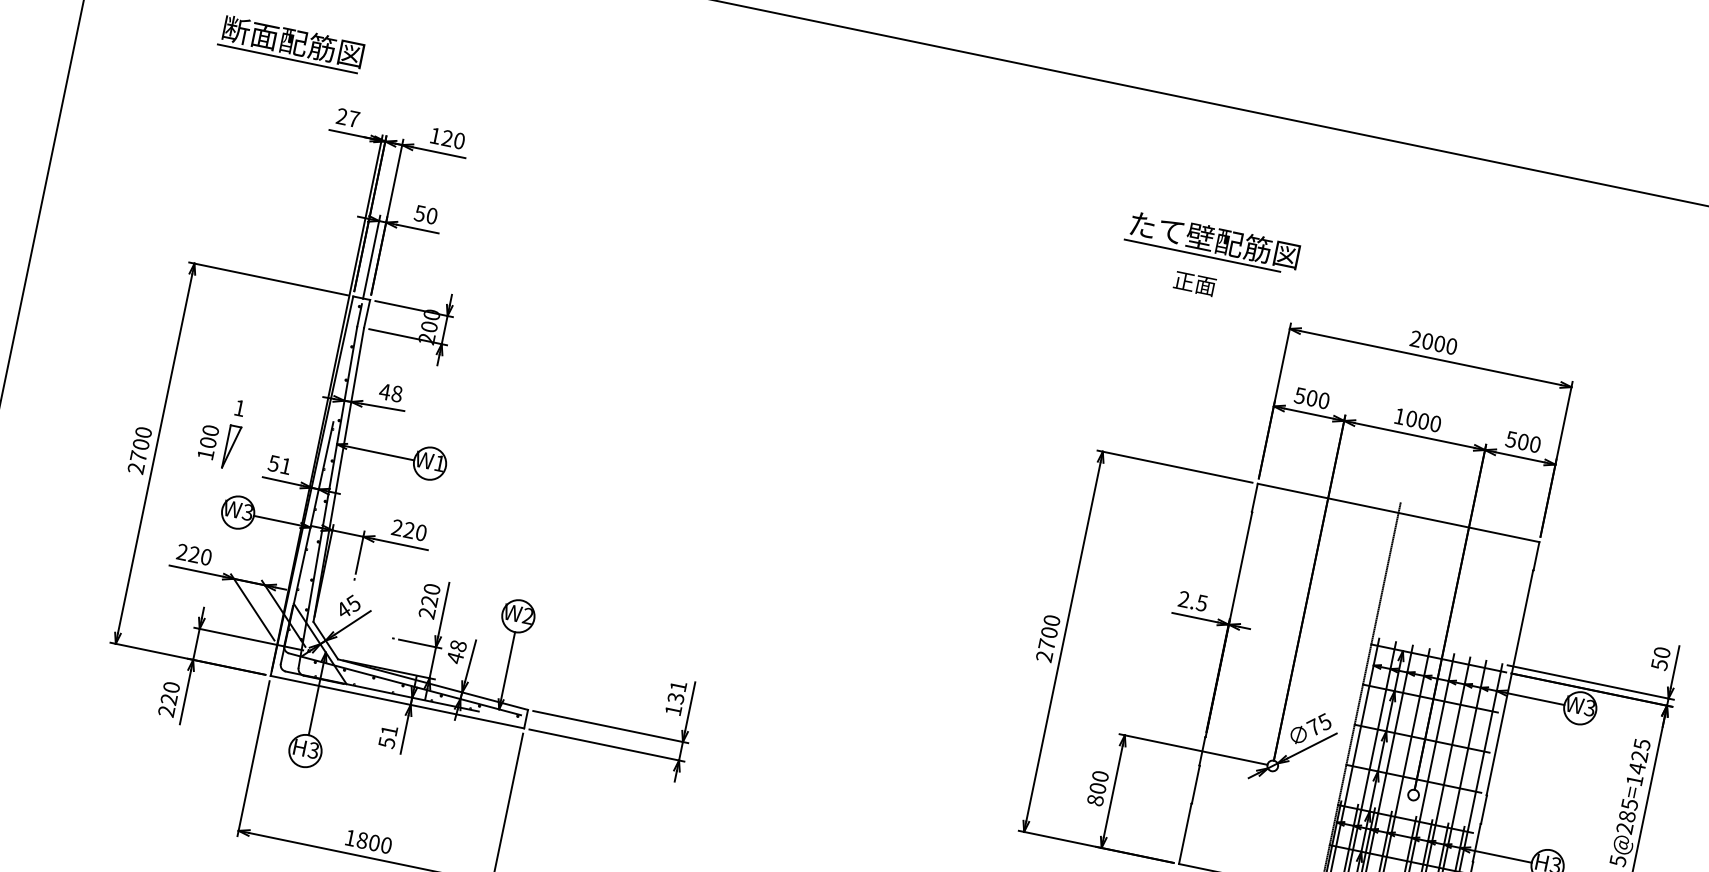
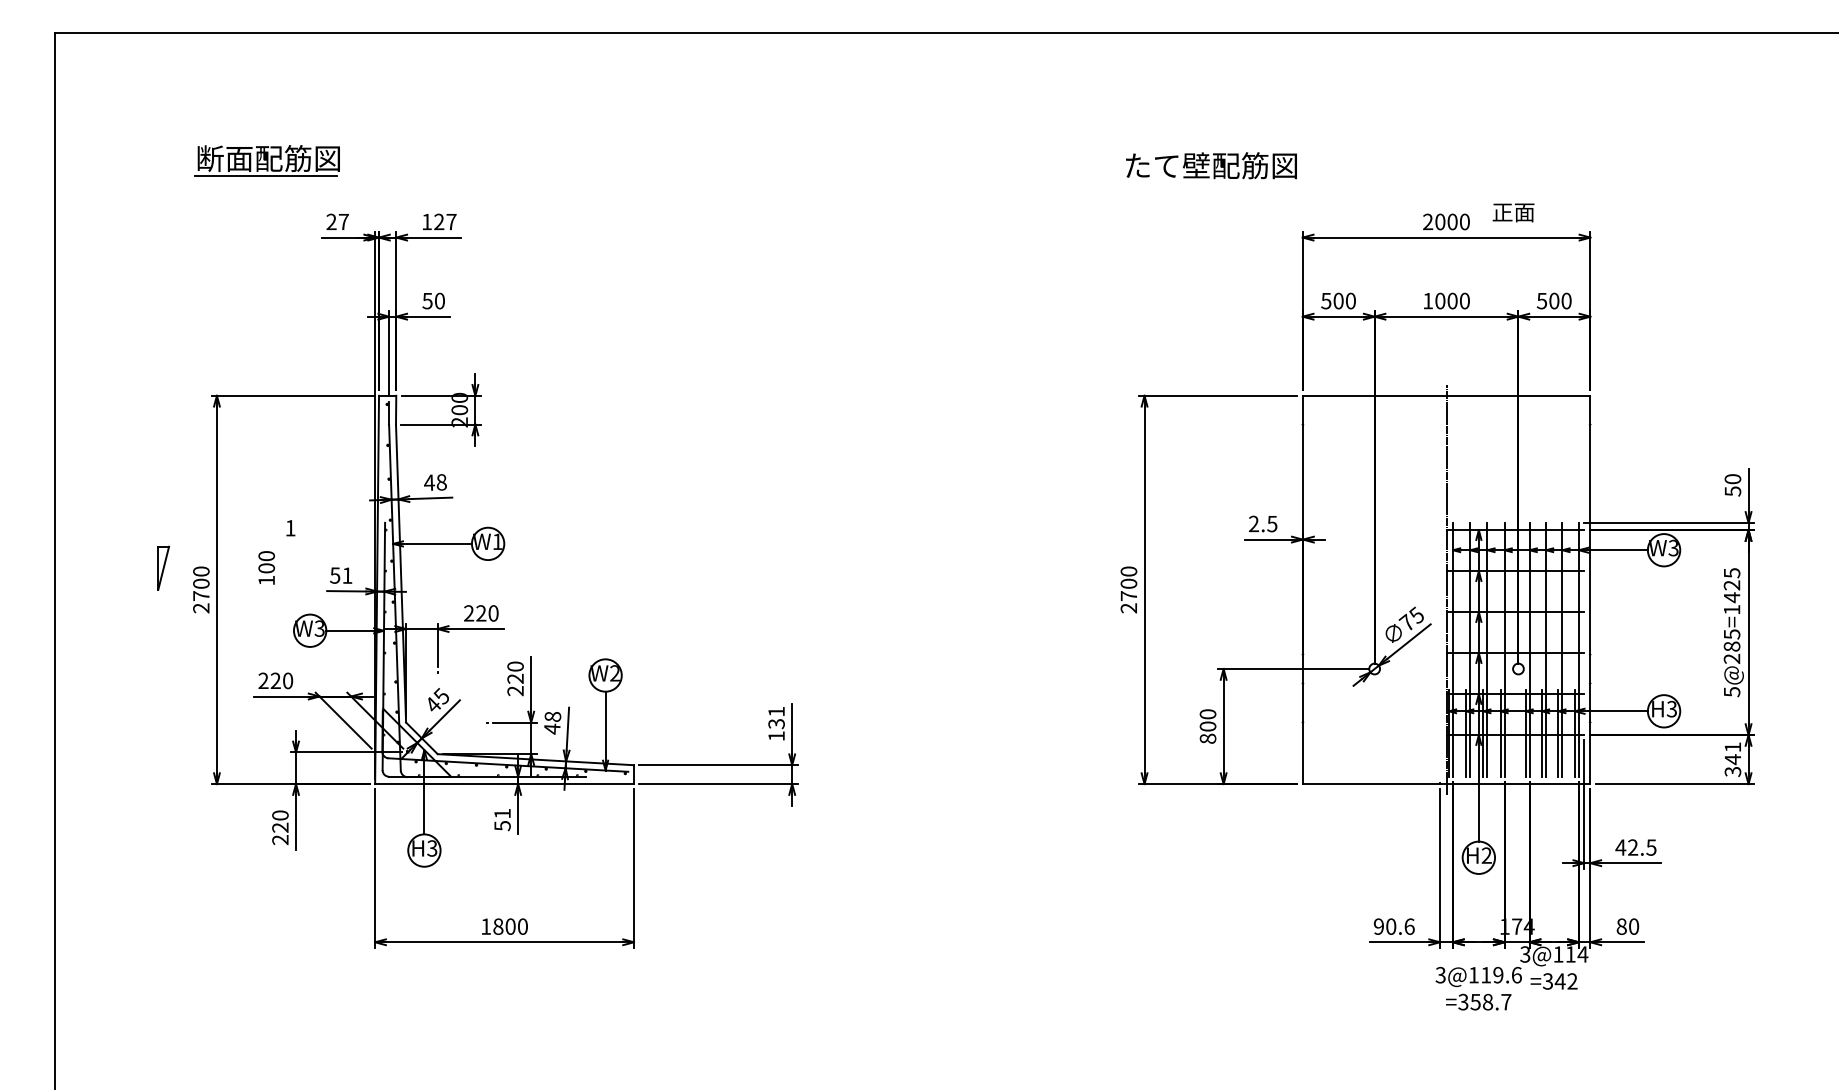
text: (459, 140) -> (451, 221), 120 -> 127
line: (1201, 255) -> (1201, 183), removed
text: (1194, 283) -> (1513, 212), moved
part: (231, 446) -> (163, 567), moved

